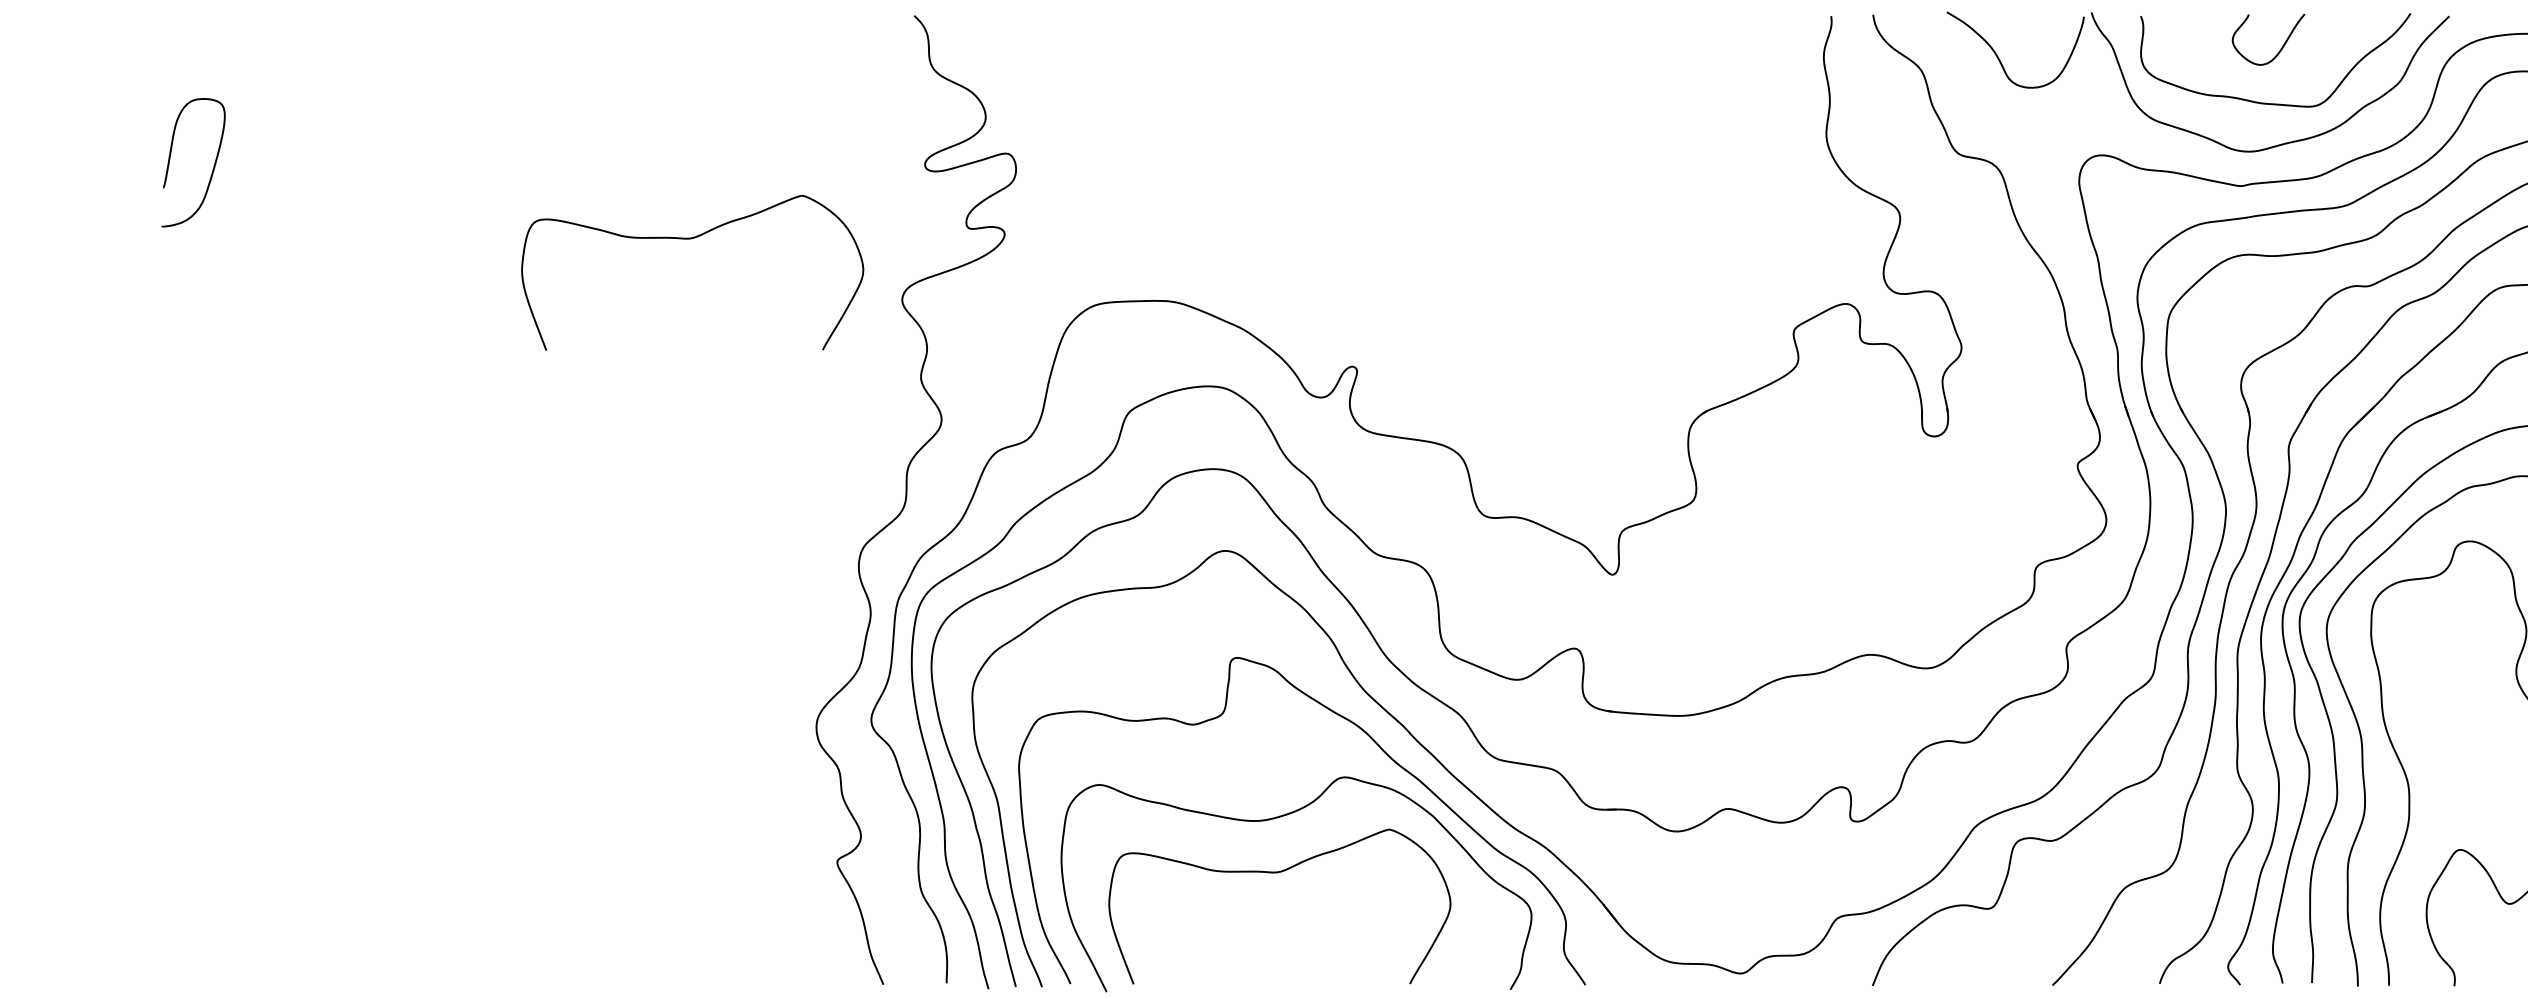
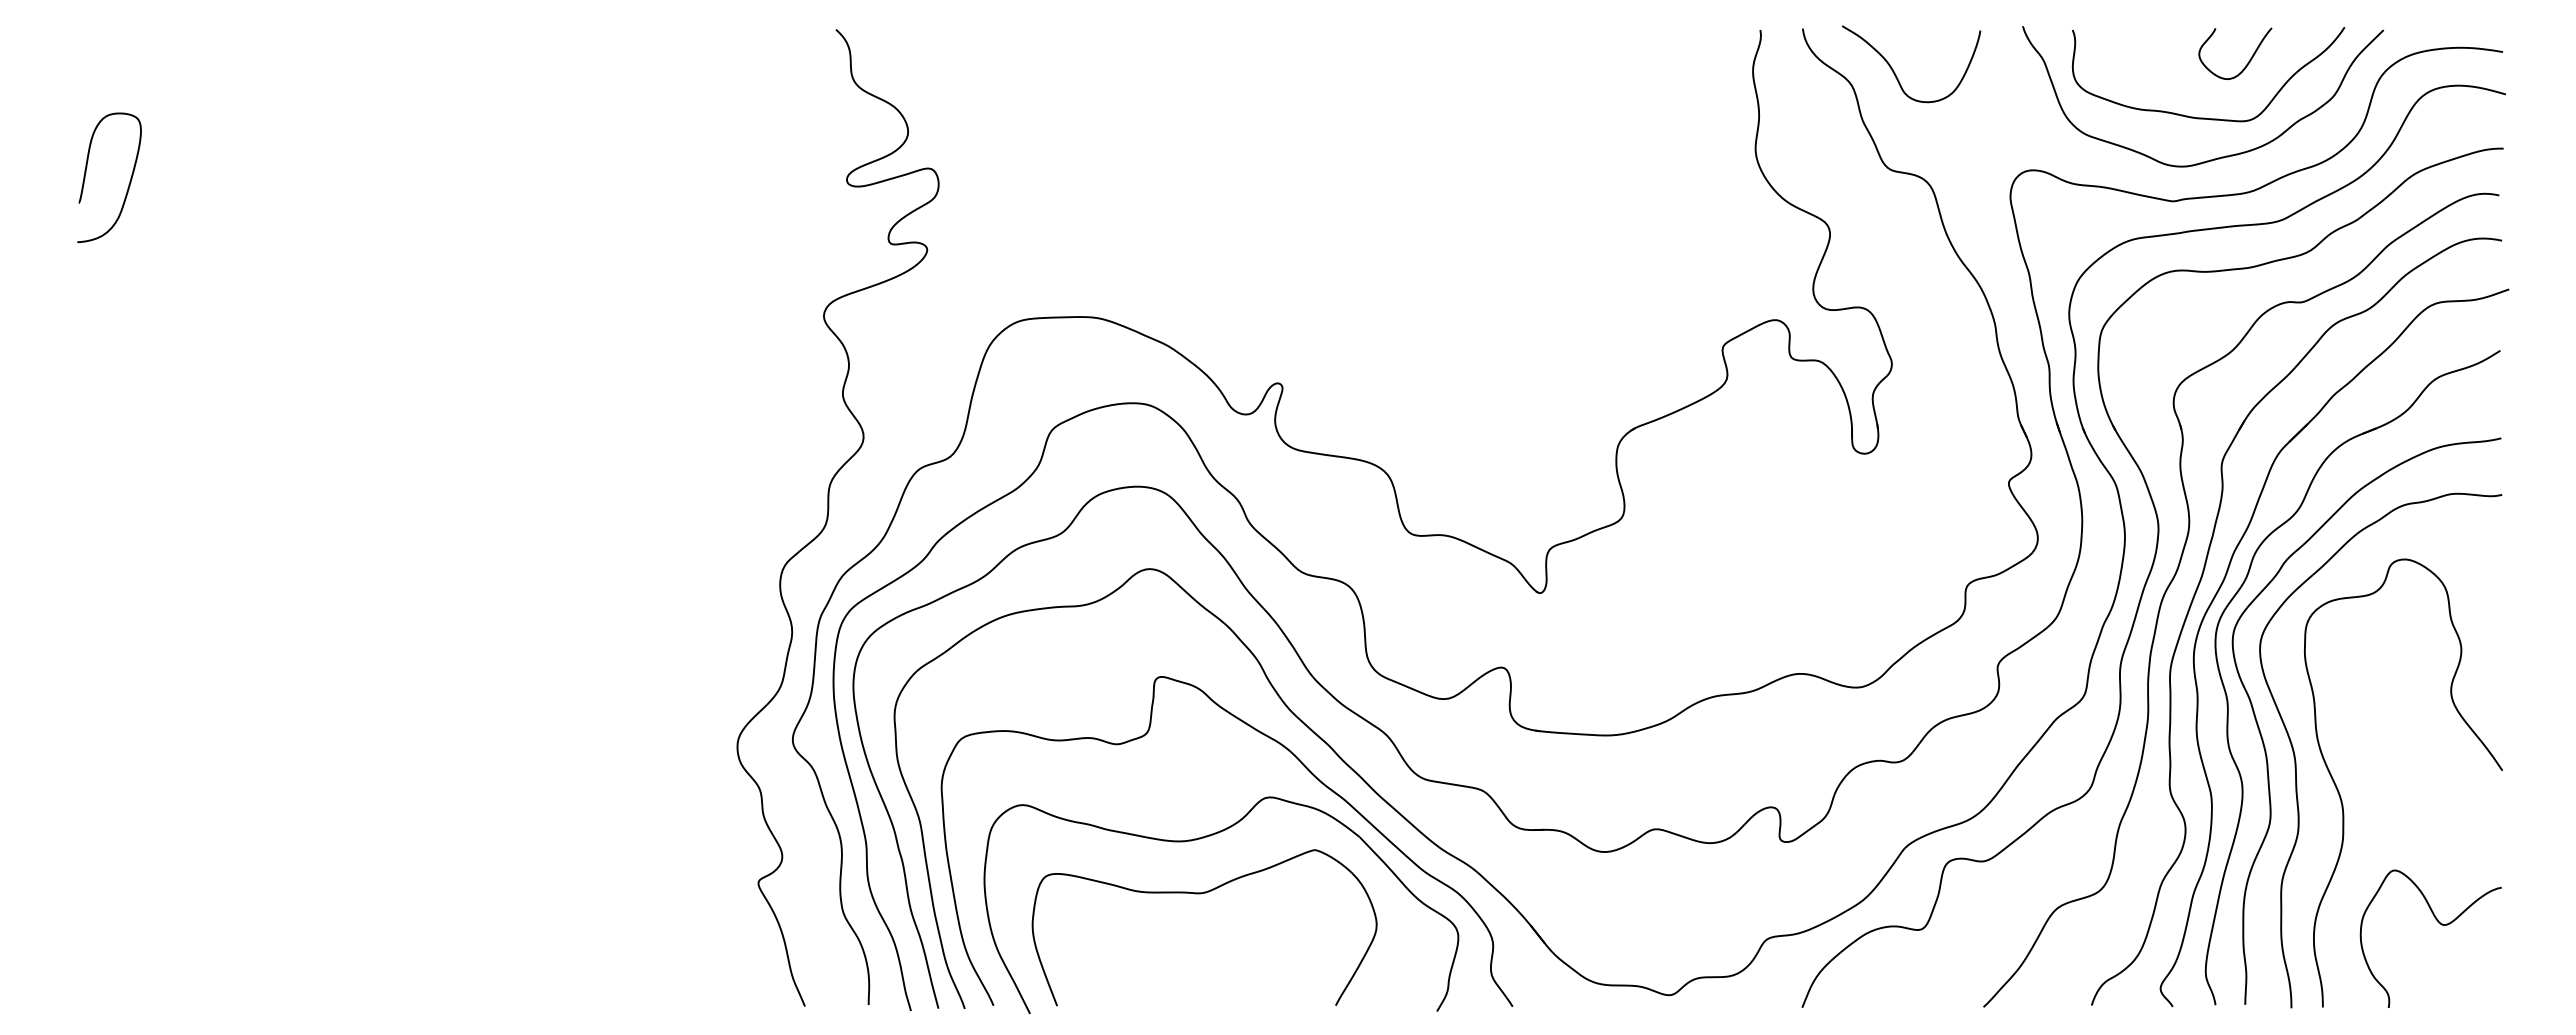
curve: (2280, 48) -> (2247, 62), moved
curve: (2000, 60) -> (1896, 74), moved
part: (689, 239) -> (609, 255), removed

